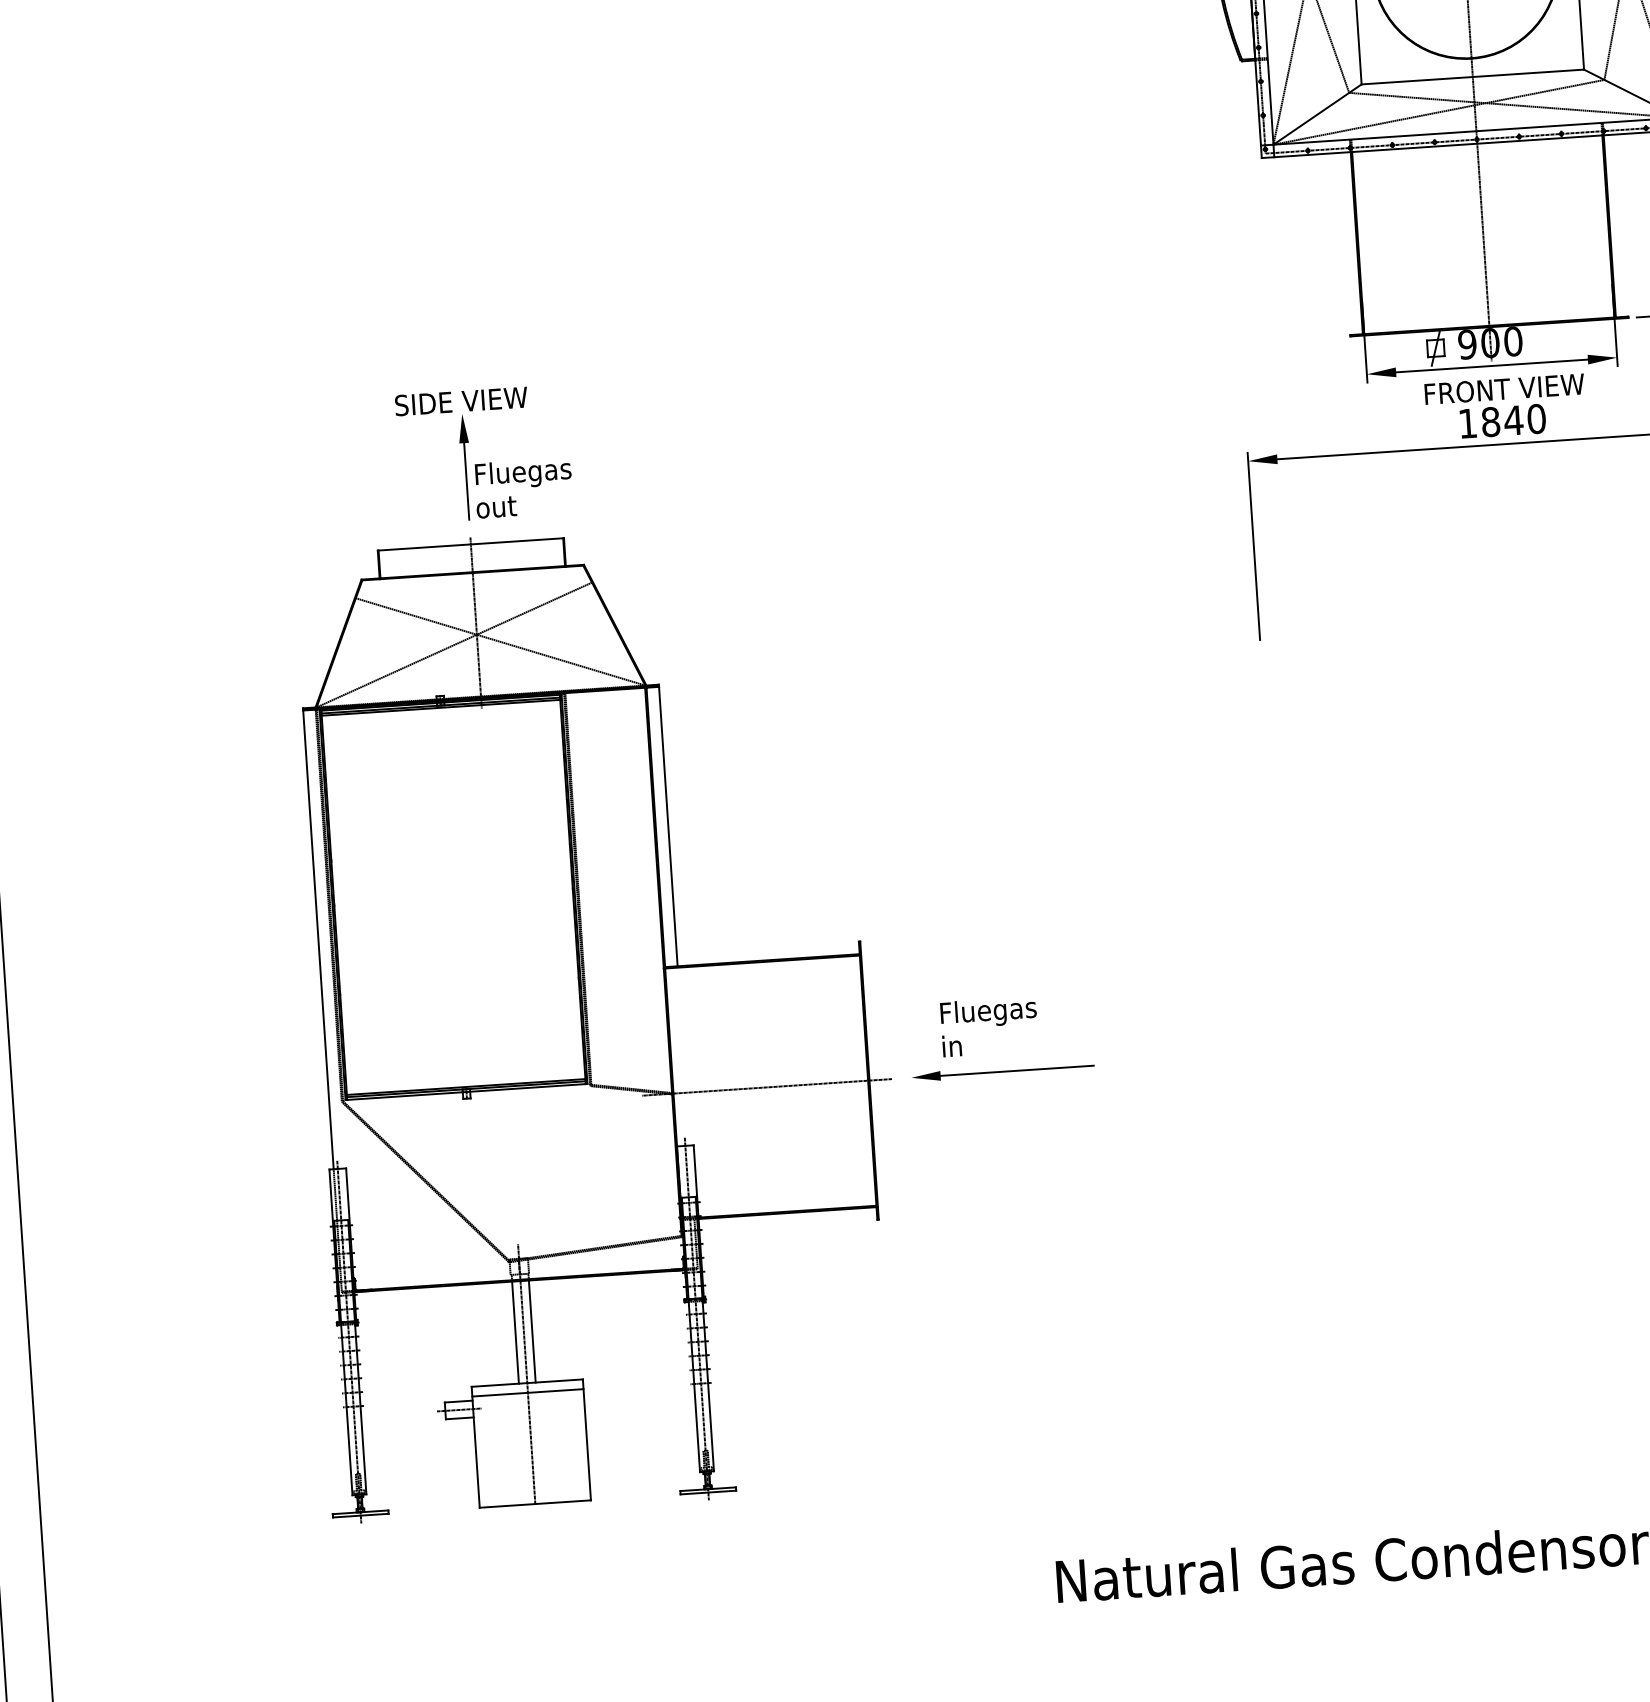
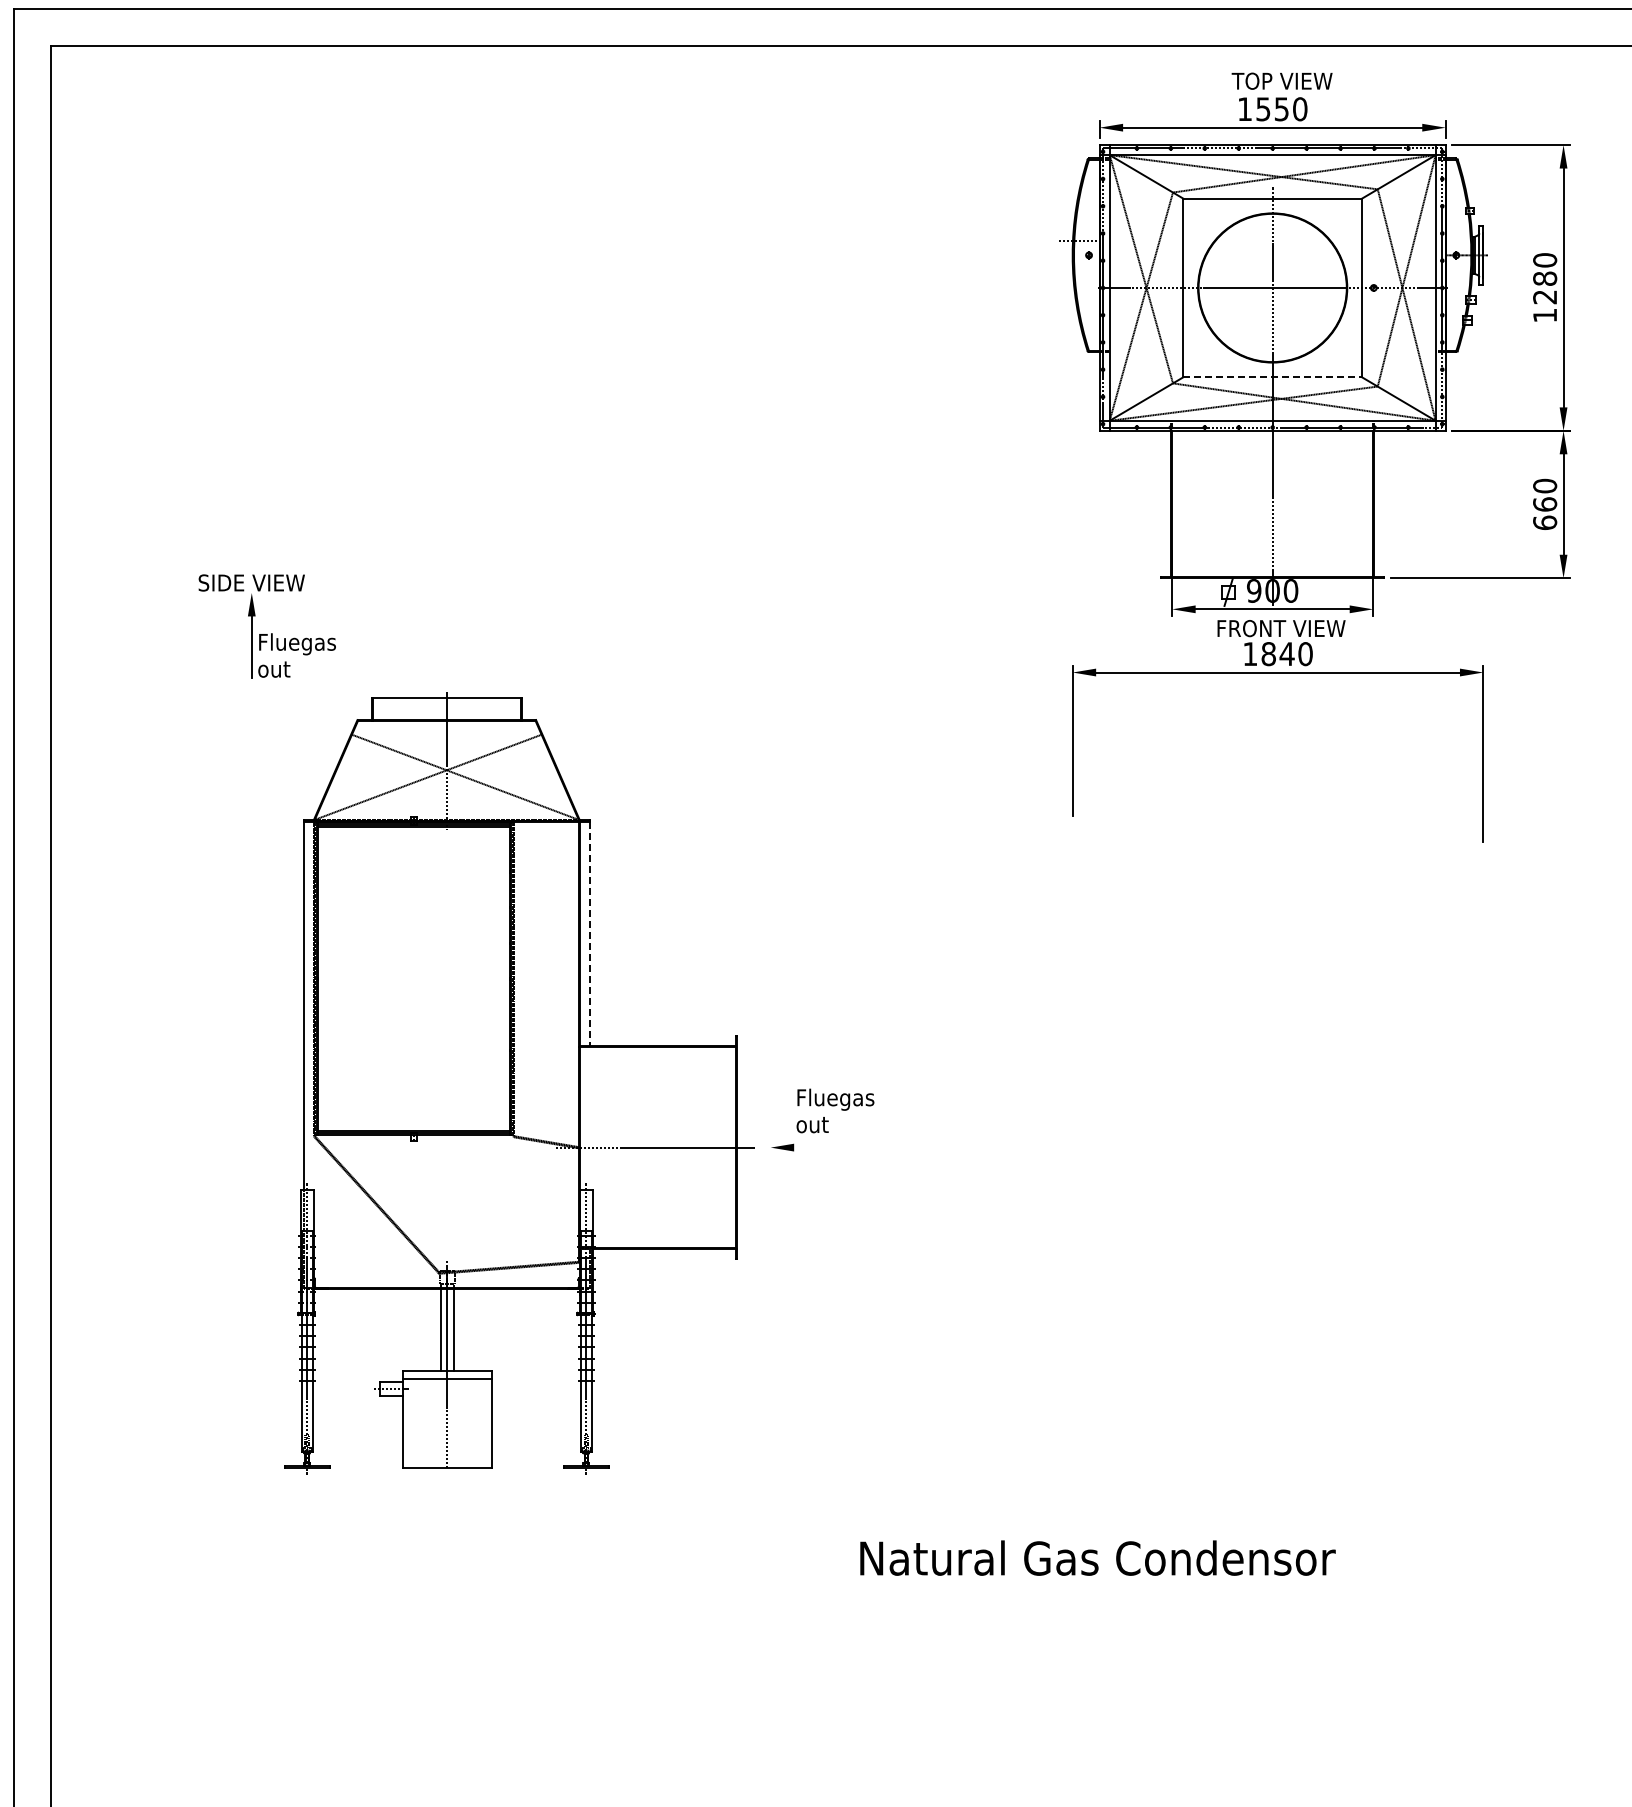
line: (1473, 77) -> (1273, 377), solid -> dashed
part: (483, 464) -> (266, 634), moved
line: (668, 827) -> (589, 934), solid -> dashed
text: (961, 1045) -> (812, 1124), in -> out
line: (1017, 1070) -> (855, 1147), removed

